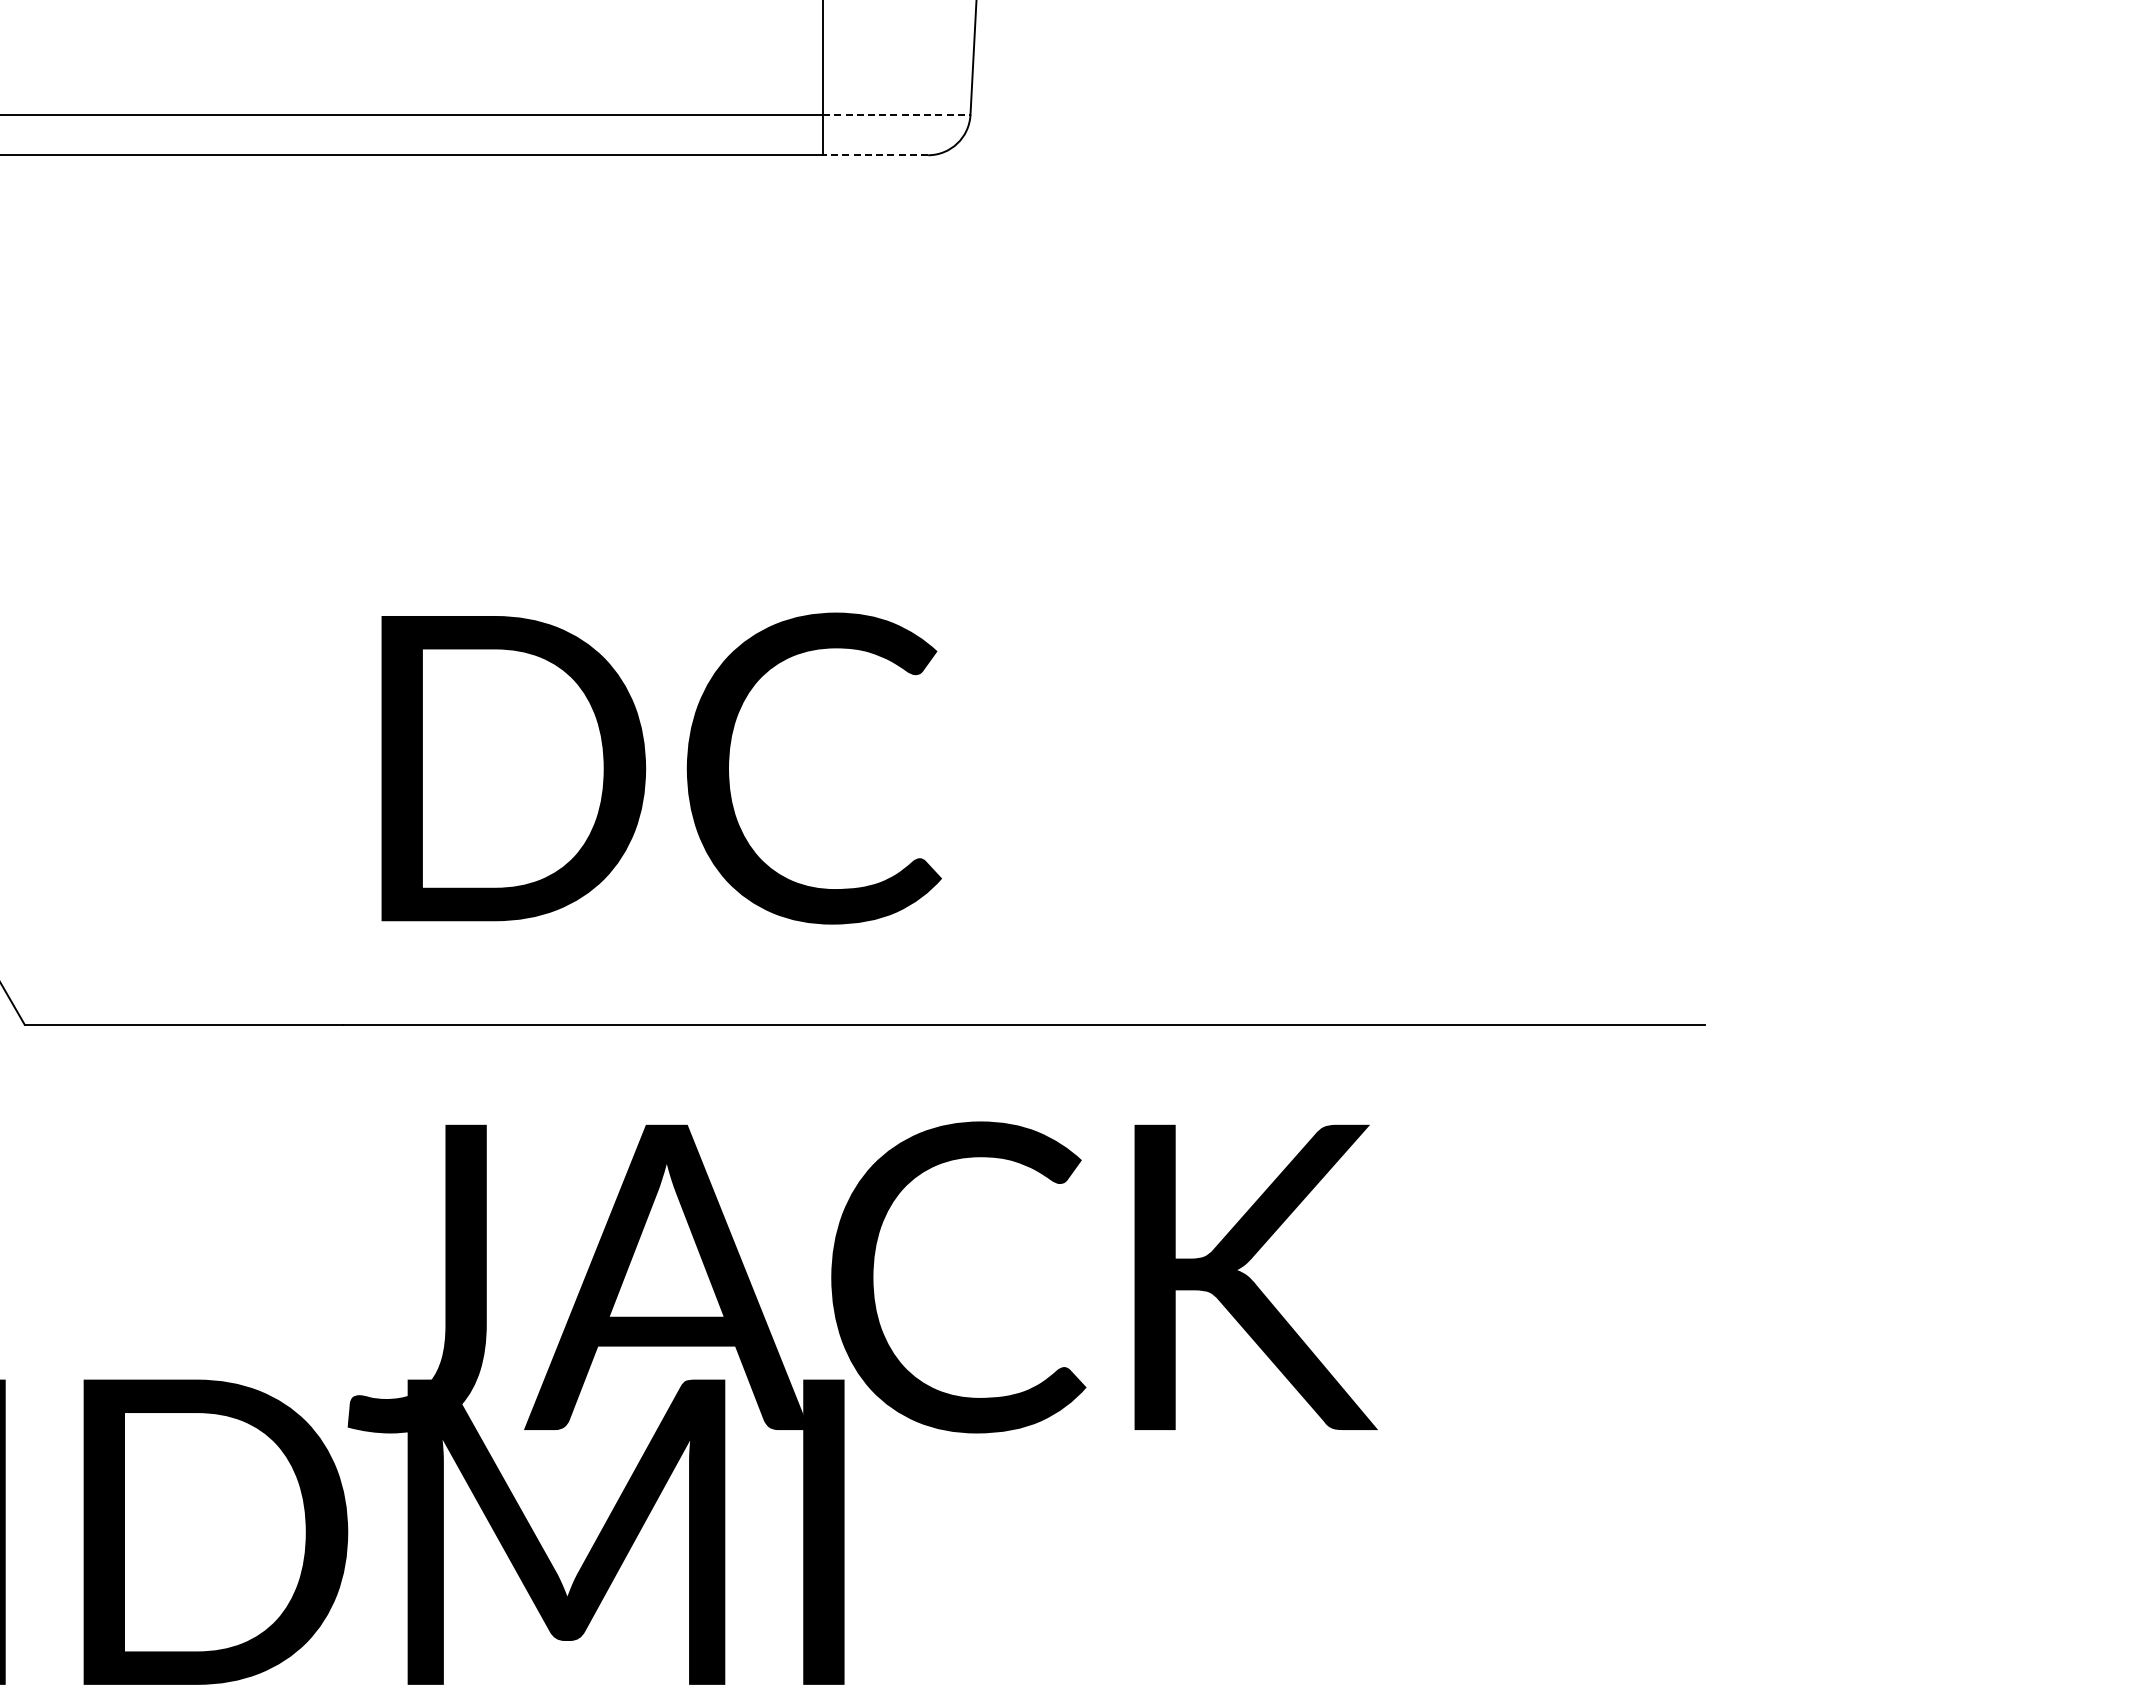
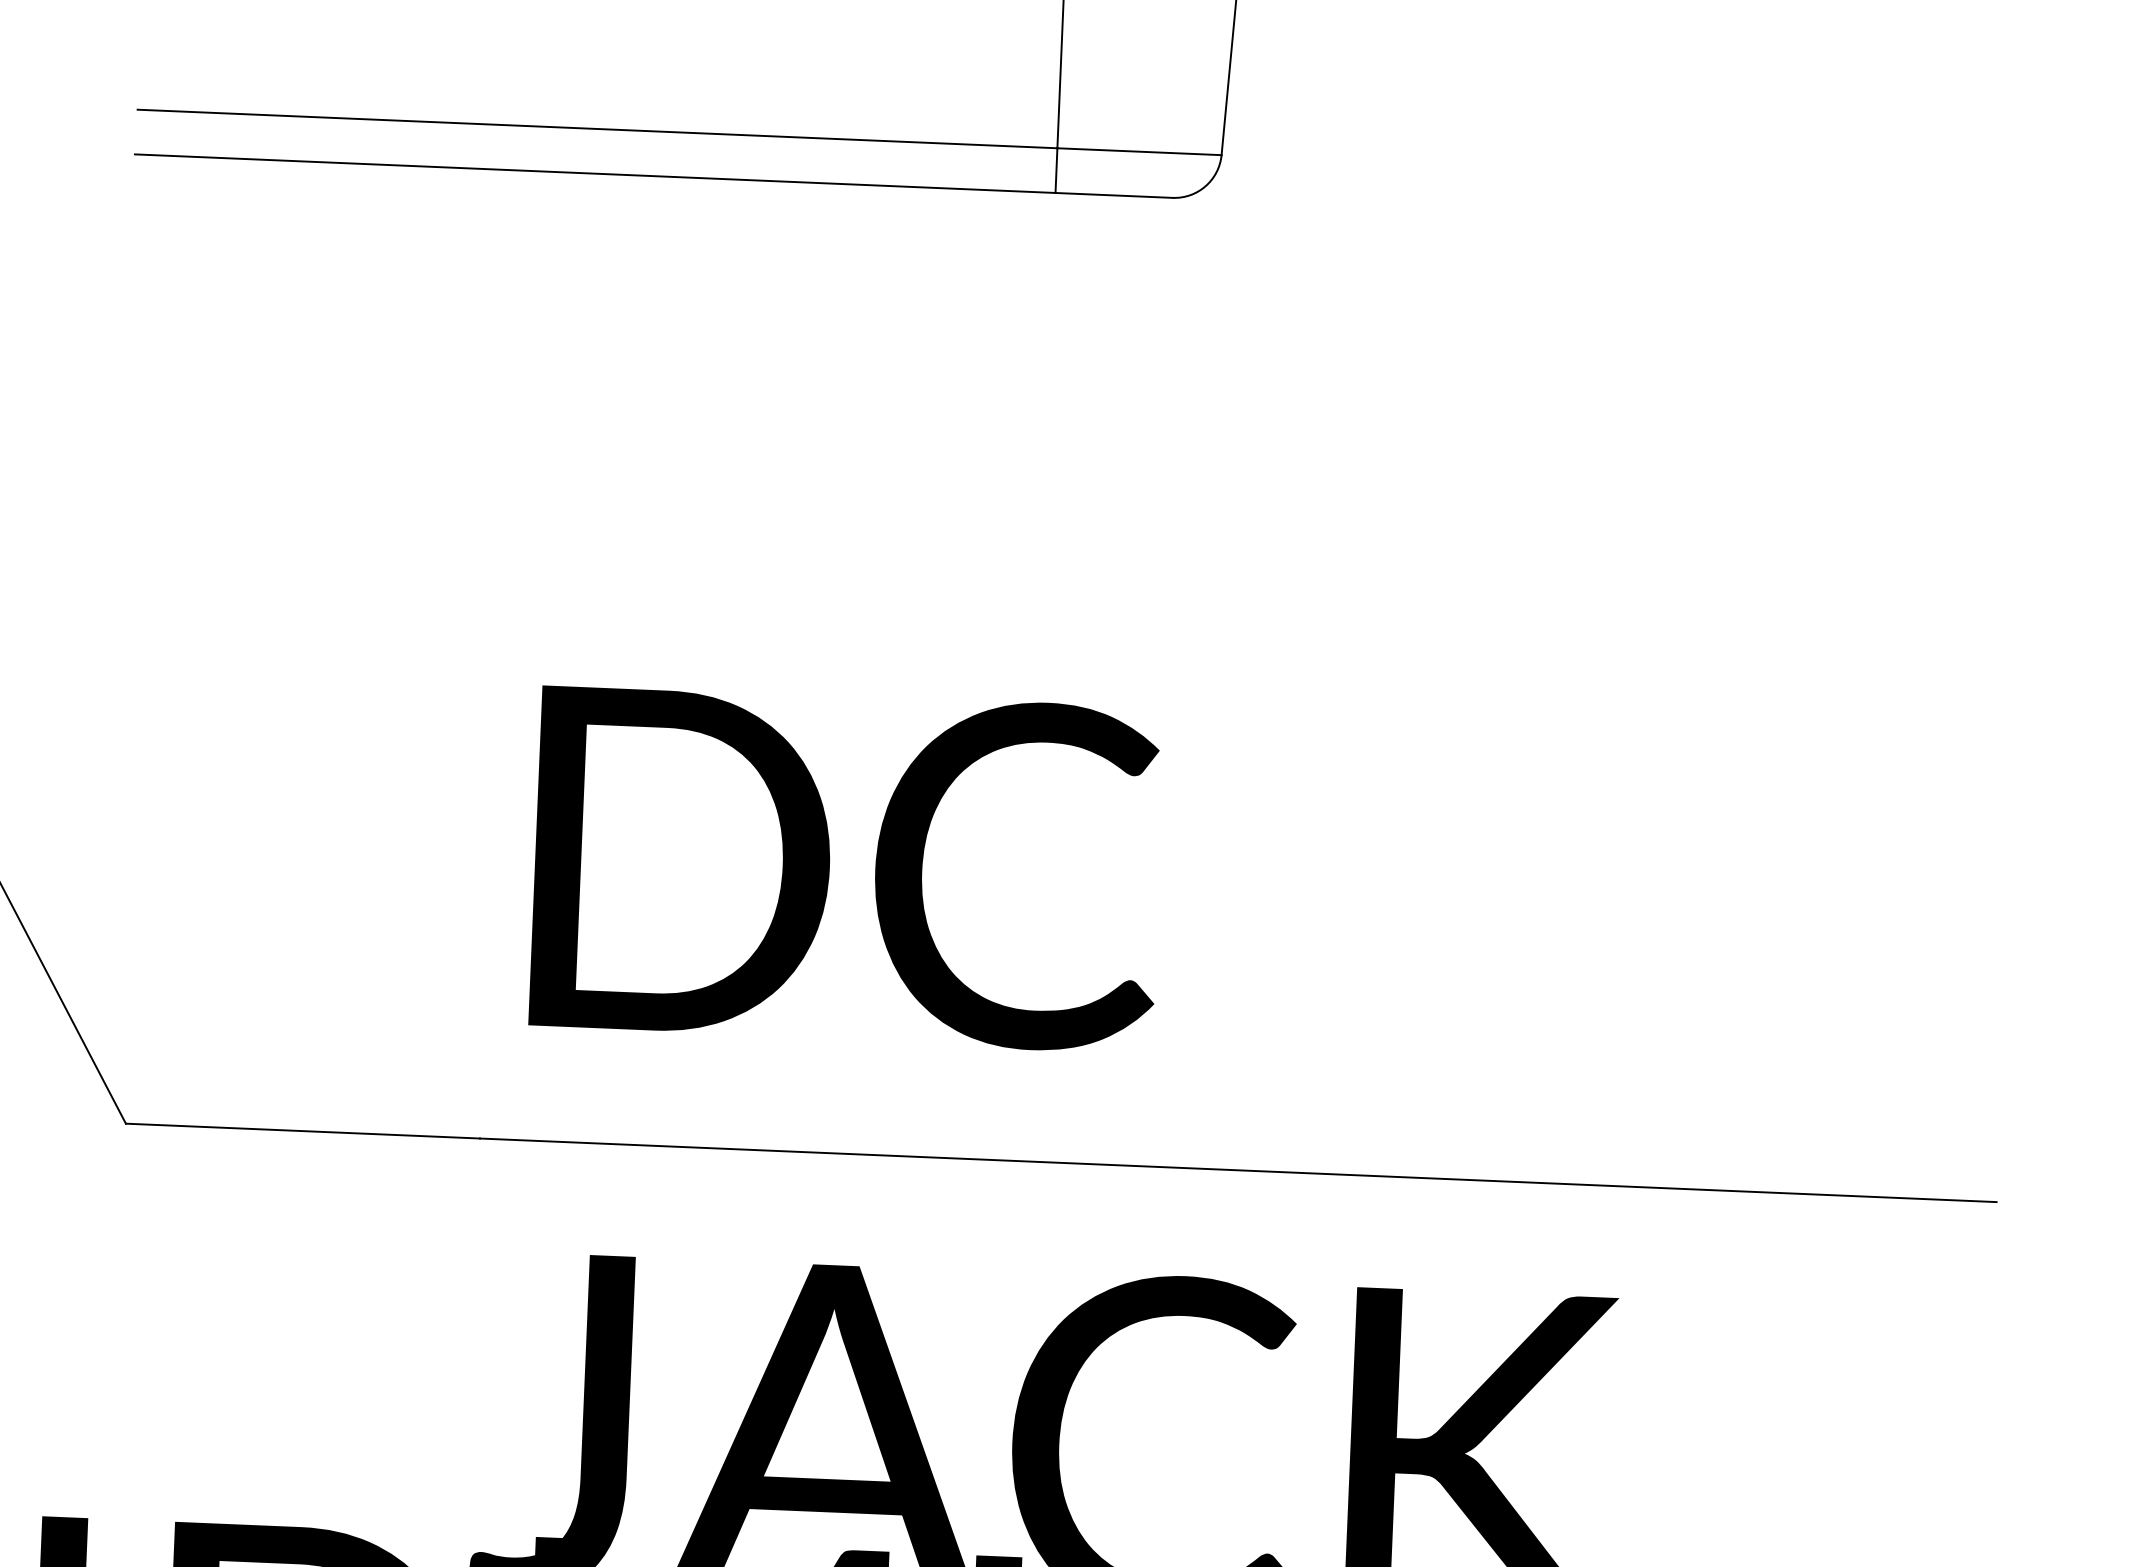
line: (896, 115) -> (1139, 152), dashed -> solid
line: (875, 155) -> (1113, 195), dashed -> solid

